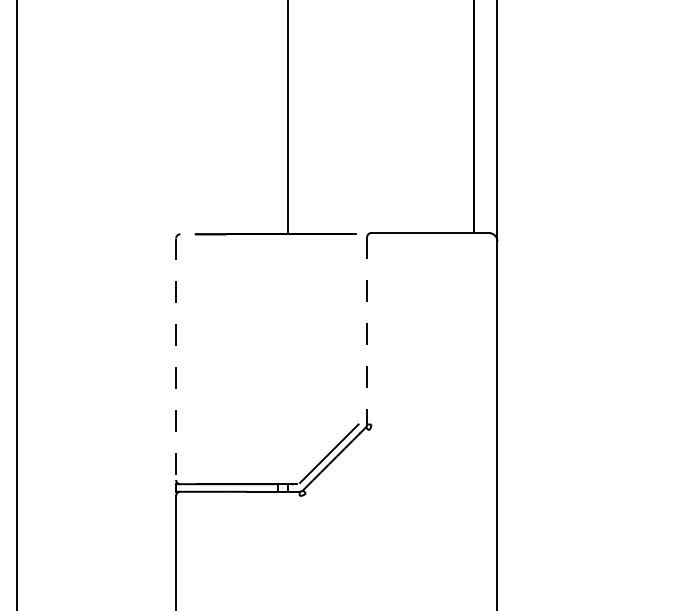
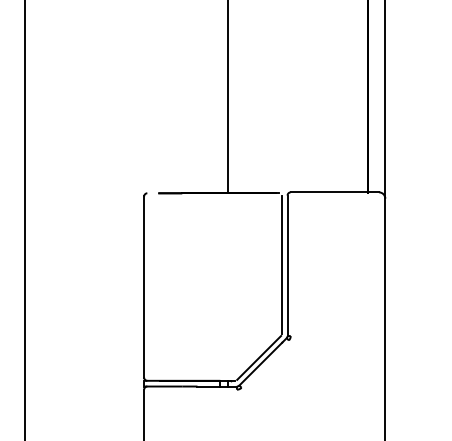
line: (359, 329) -> (281, 264), added
line: (367, 330) -> (287, 265), dashed -> solid
line: (176, 359) -> (144, 287), dashed -> solid

